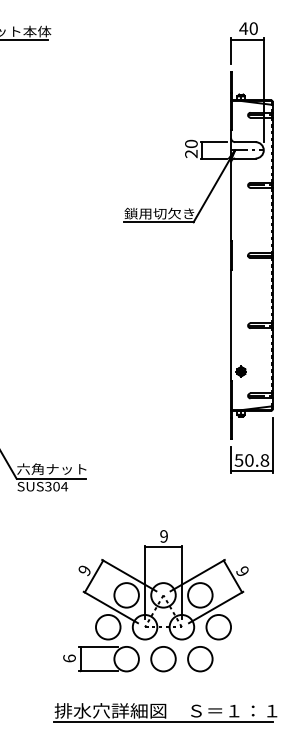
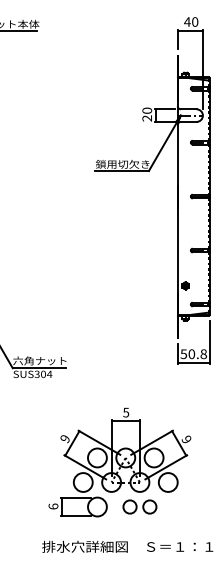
text: (164, 536) -> (126, 412), 9 -> 5
part: (181, 658) -> (139, 506), size x0.7
line: (163, 722) -> (125, 555), removed

